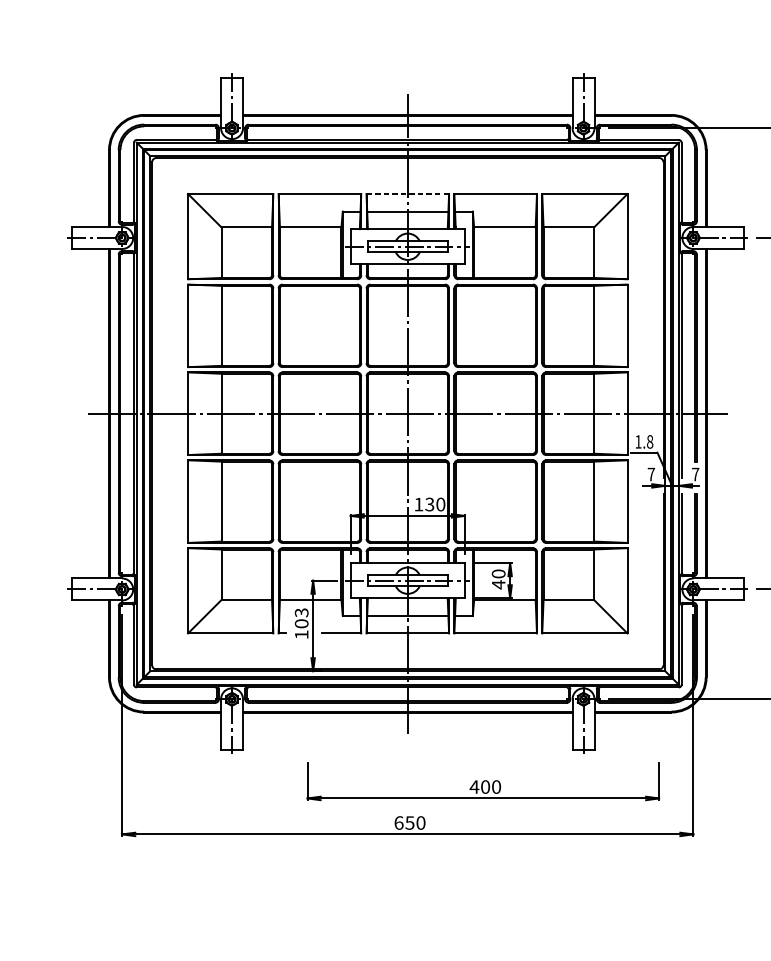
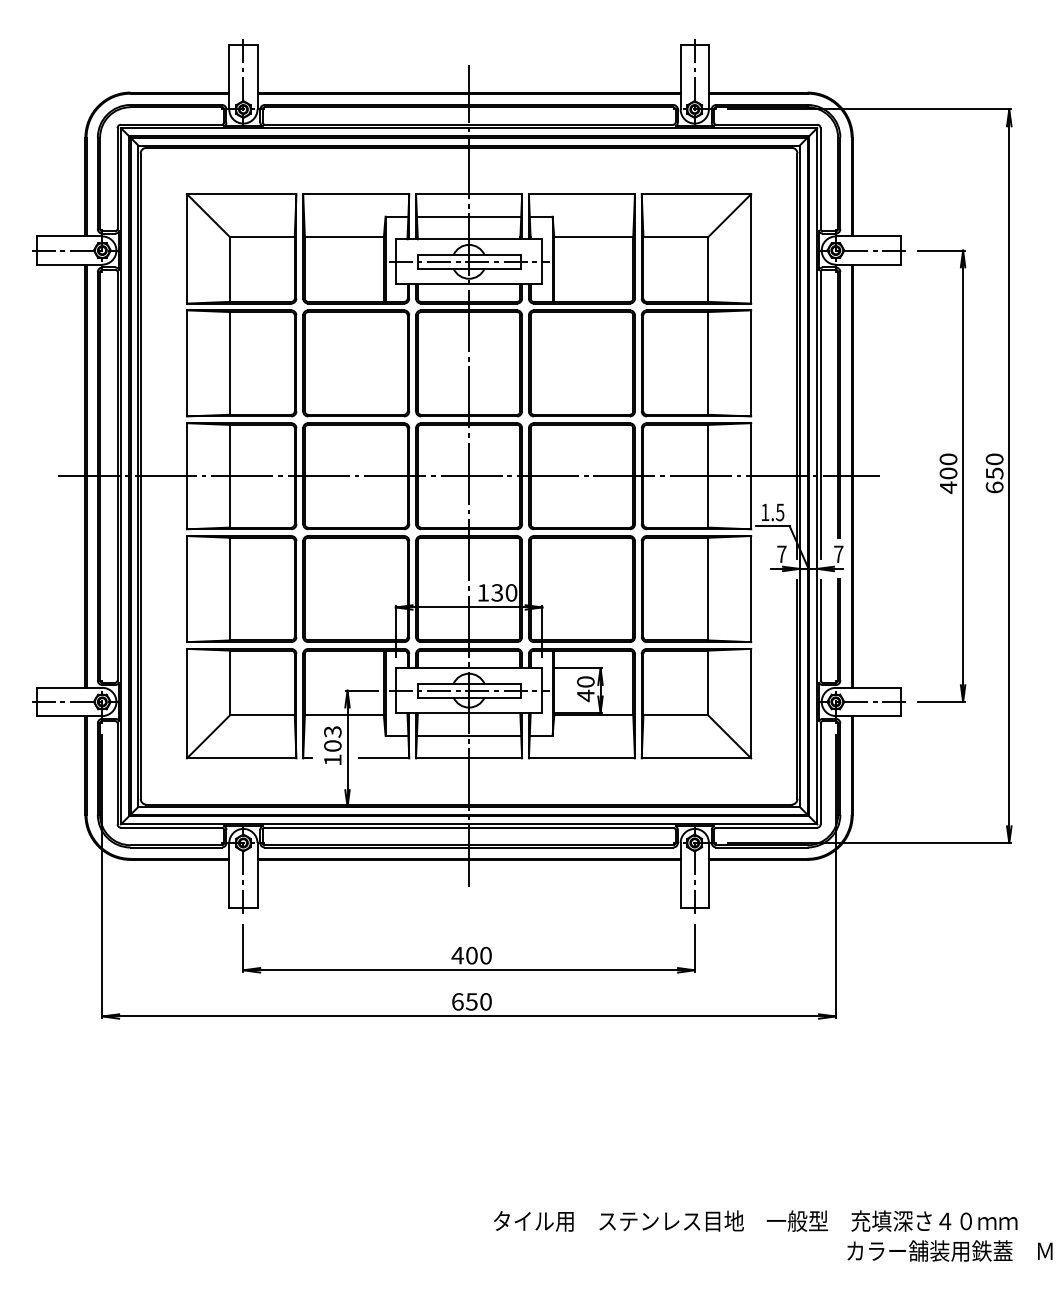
line: (408, 194) -> (469, 194), dashed -> solid
text: (650, 441) -> (780, 512), 1.8 -> 1.5
part: (482, 781) -> (468, 948), moved

